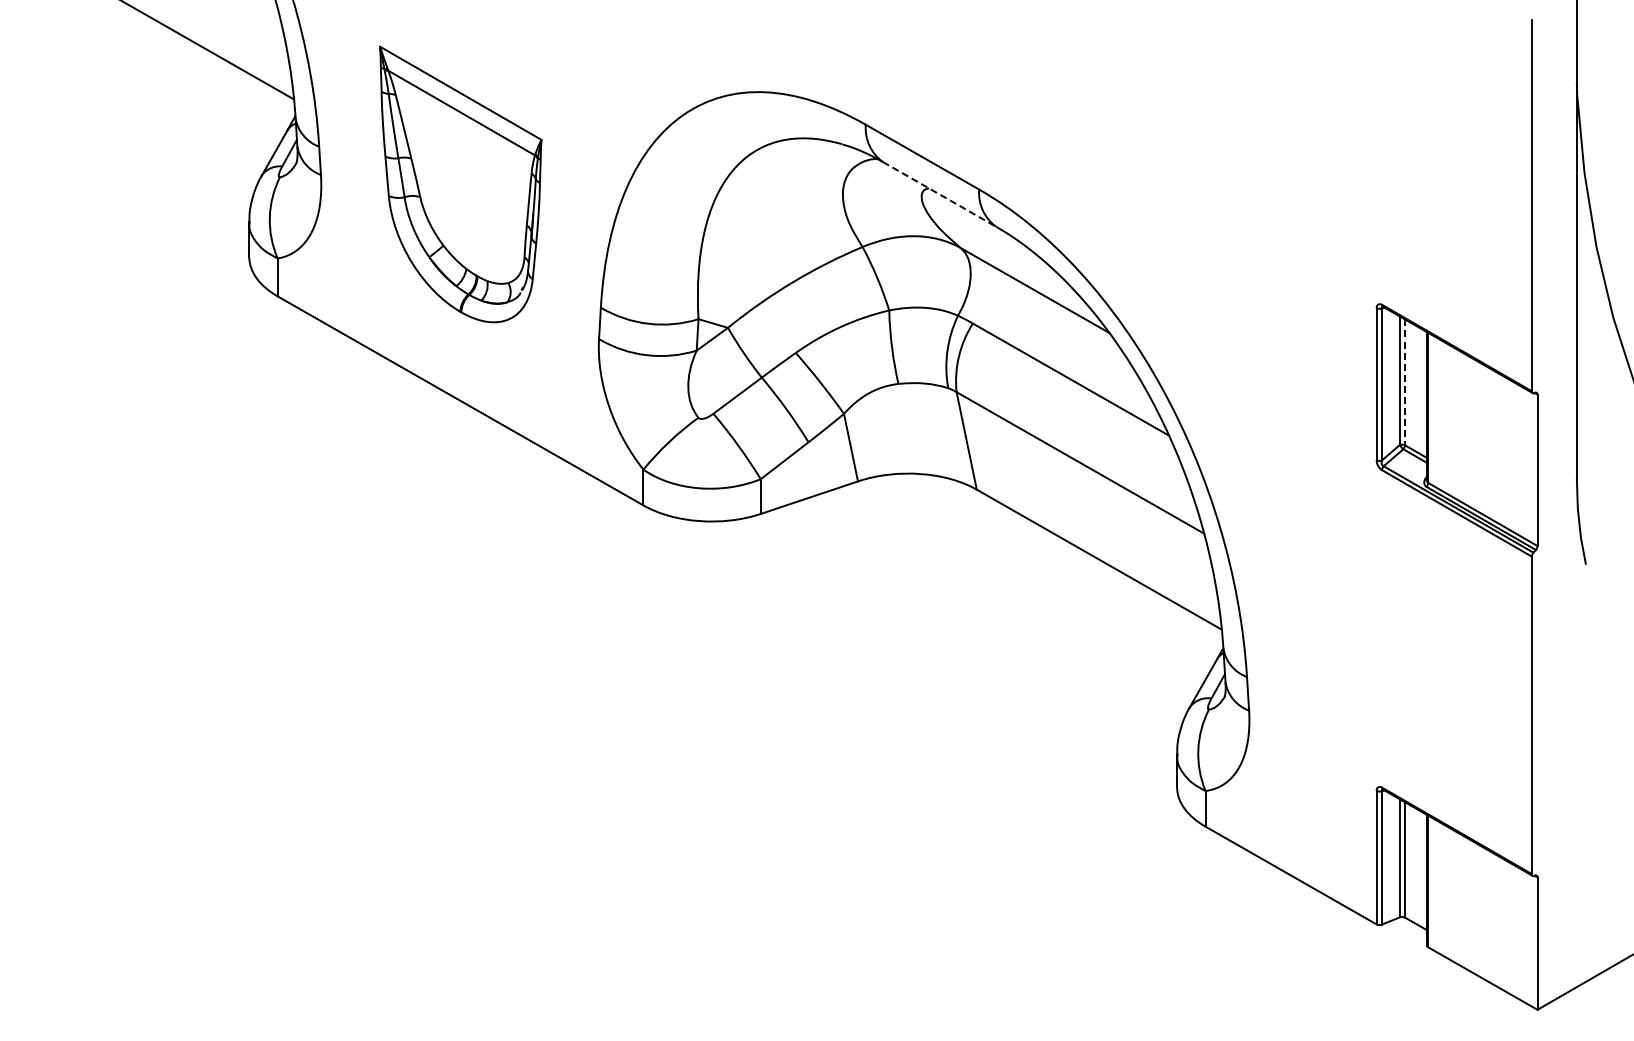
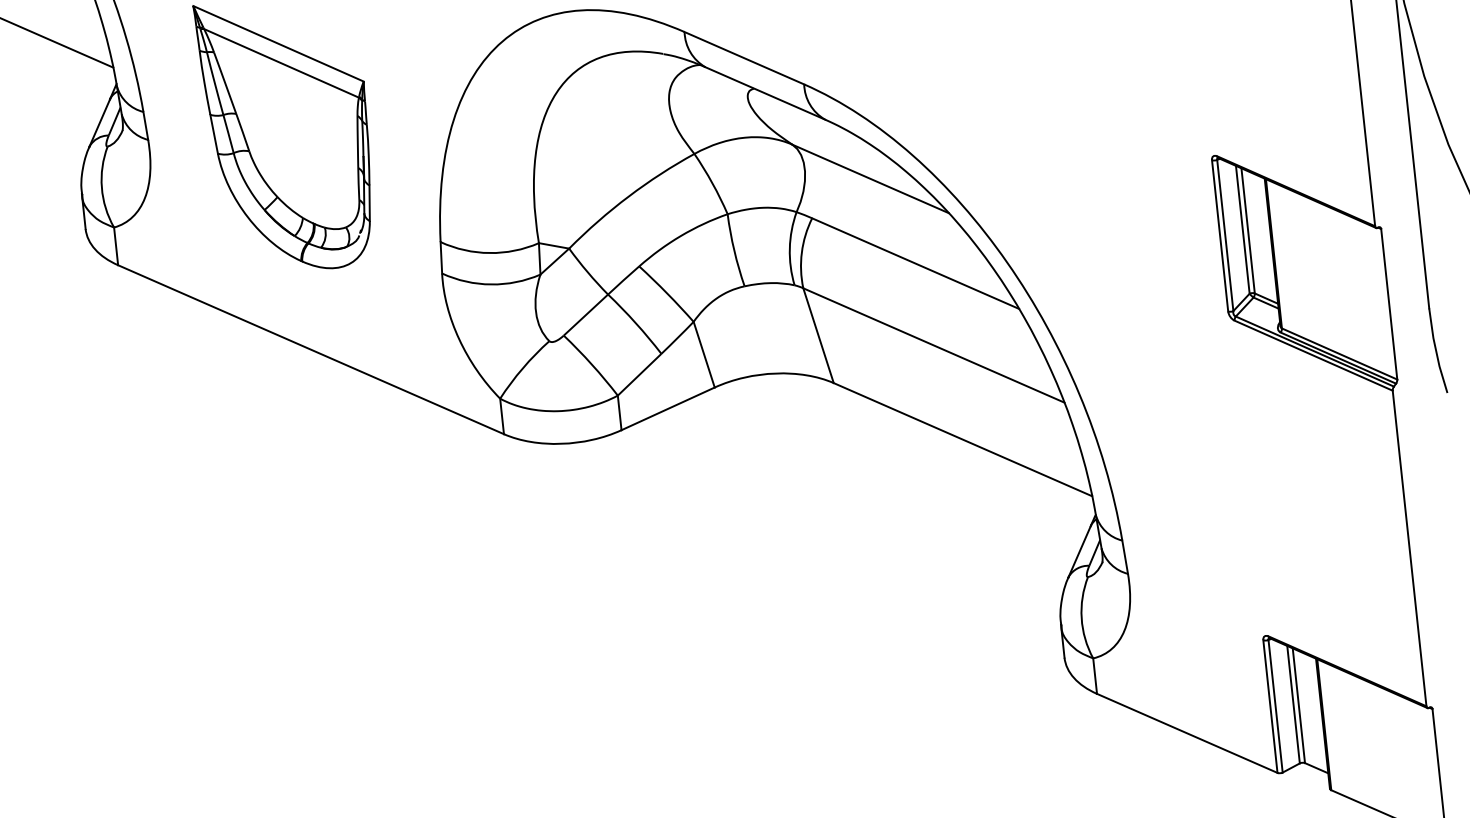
line: (940, 194) -> (766, 93), dashed -> solid
line: (1405, 382) -> (1248, 230), dashed -> solid

